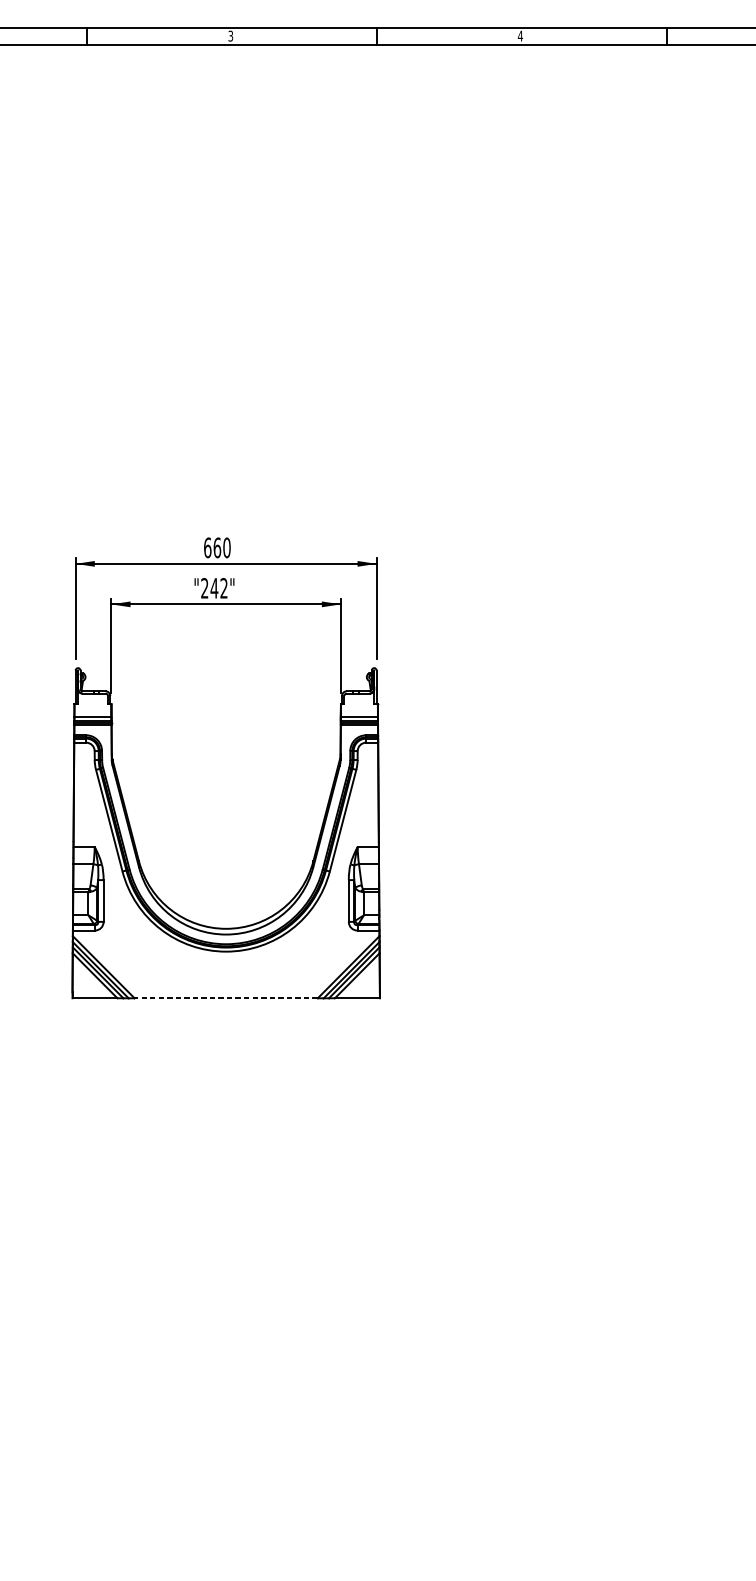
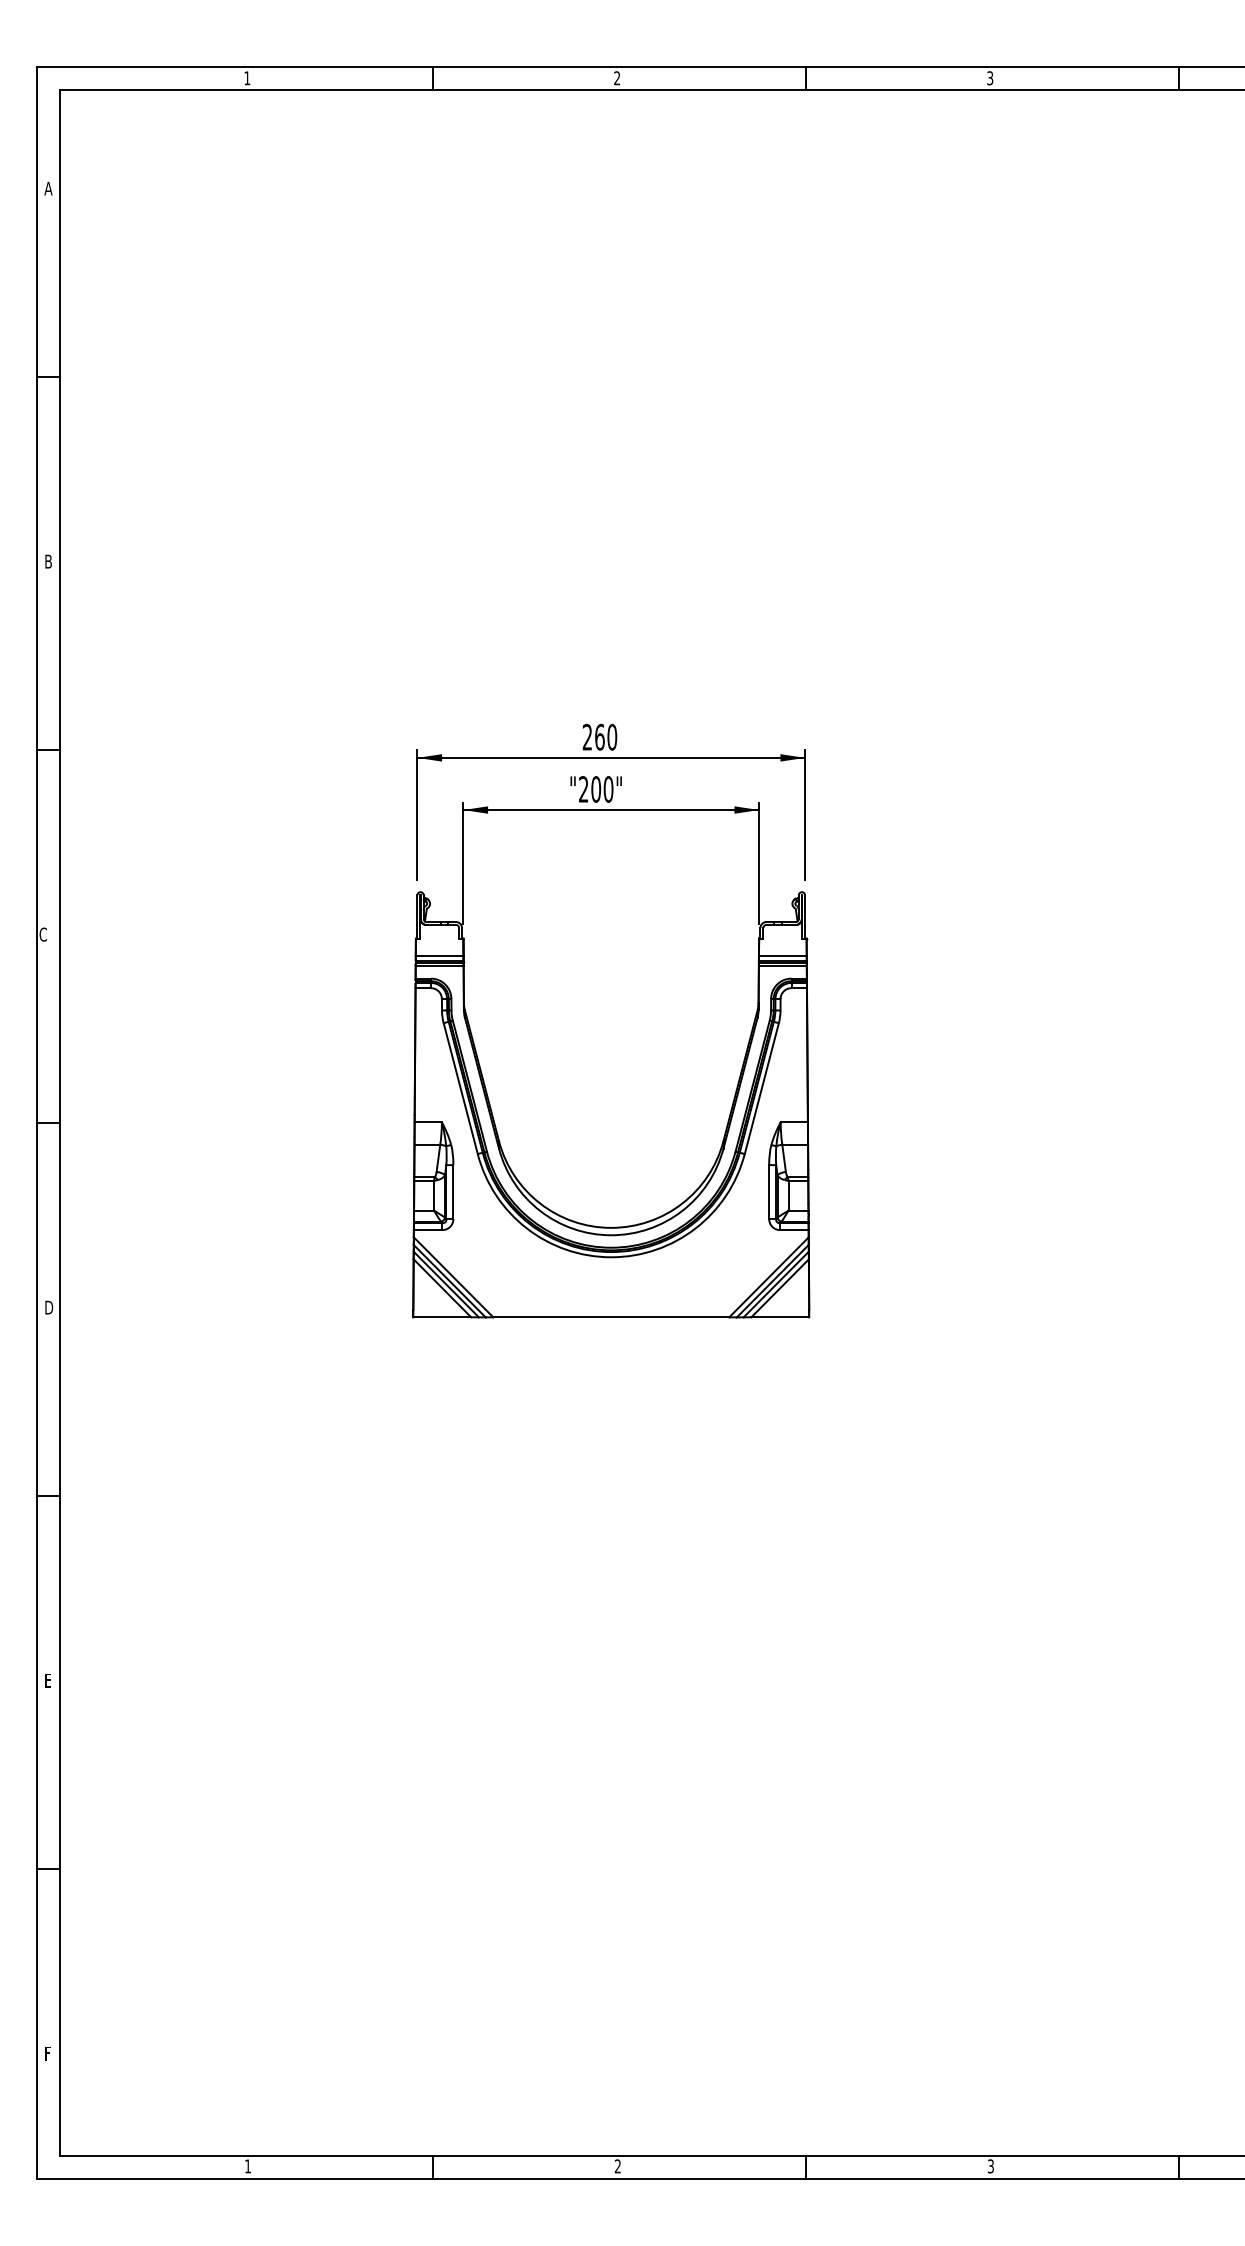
text: (231, 36) -> (617, 78), 3 -> 2
text: (519, 36) -> (989, 78), 4 -> 3
text: (207, 547) -> (587, 736), 660 -> 260
text: (219, 588) -> (602, 789), "242" -> "200"
line: (226, 998) -> (611, 1317), dashed -> solid

